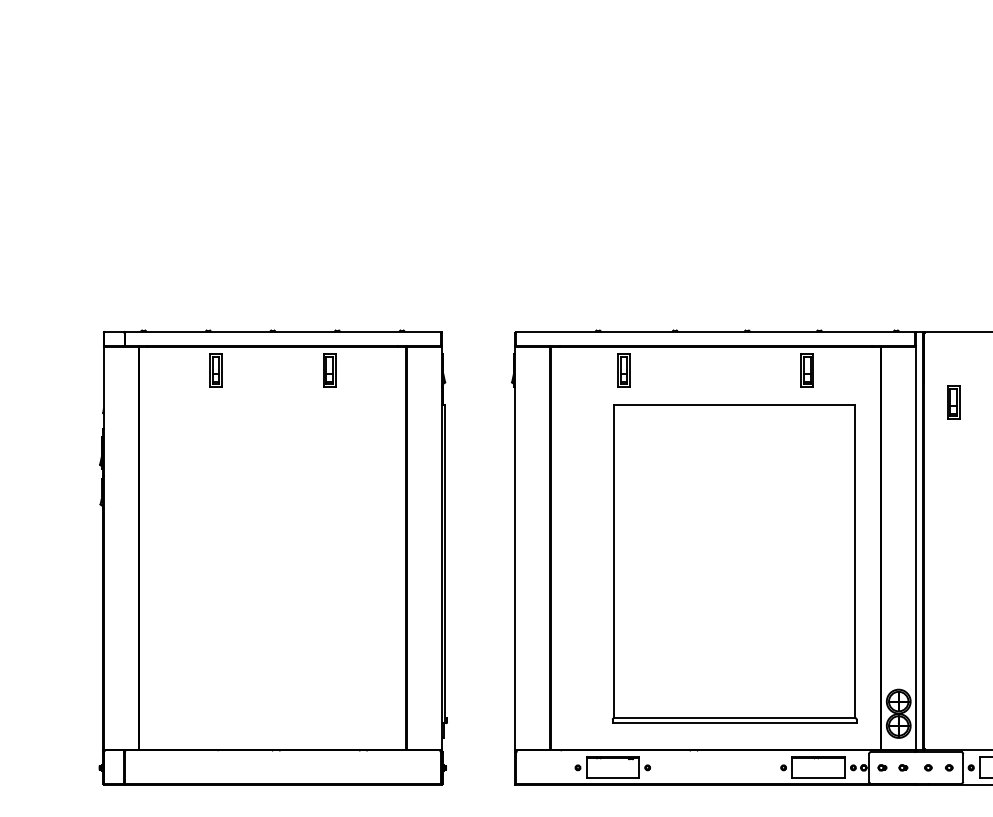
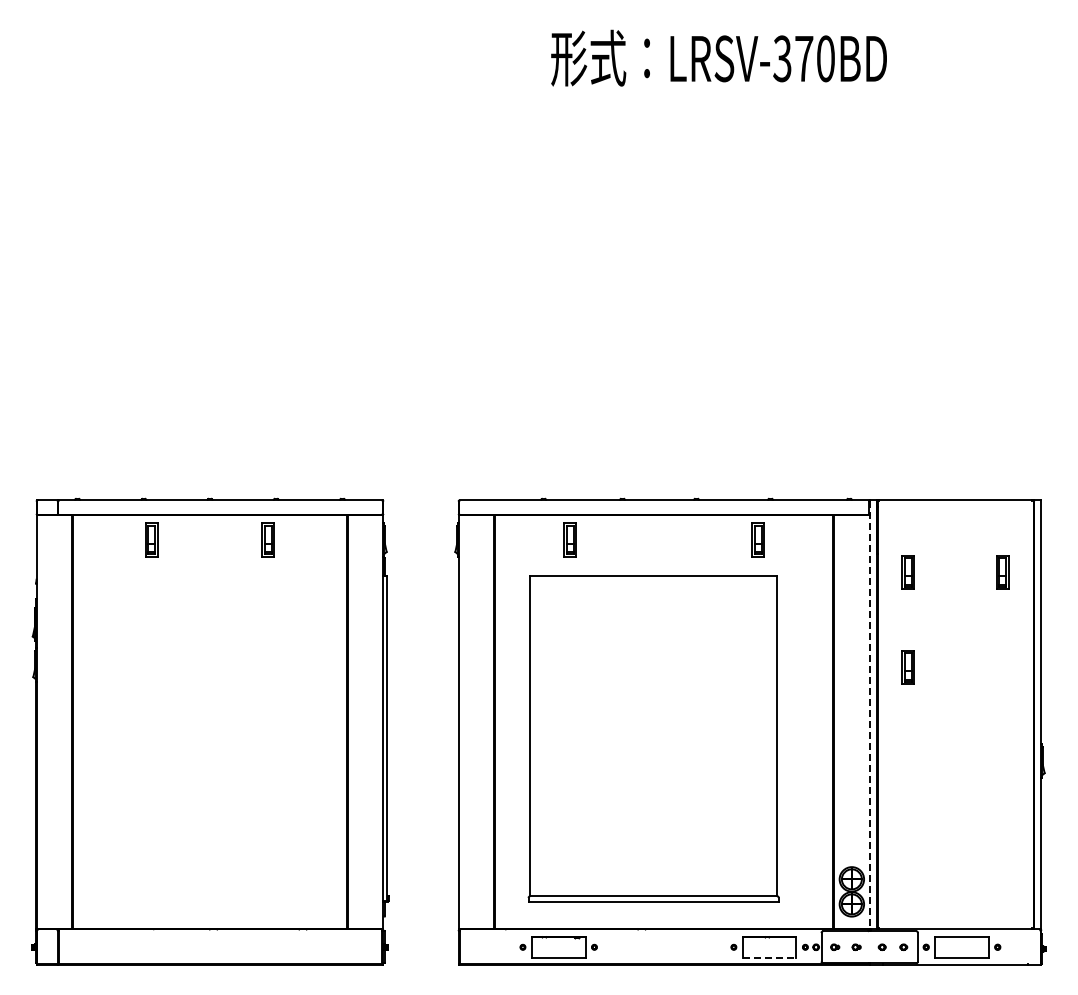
part: (952, 495) -> (907, 667), added
line: (915, 541) -> (869, 715), solid -> dashed
part: (734, 564) -> (653, 738), moved
line: (818, 778) -> (769, 958), solid -> dashed

